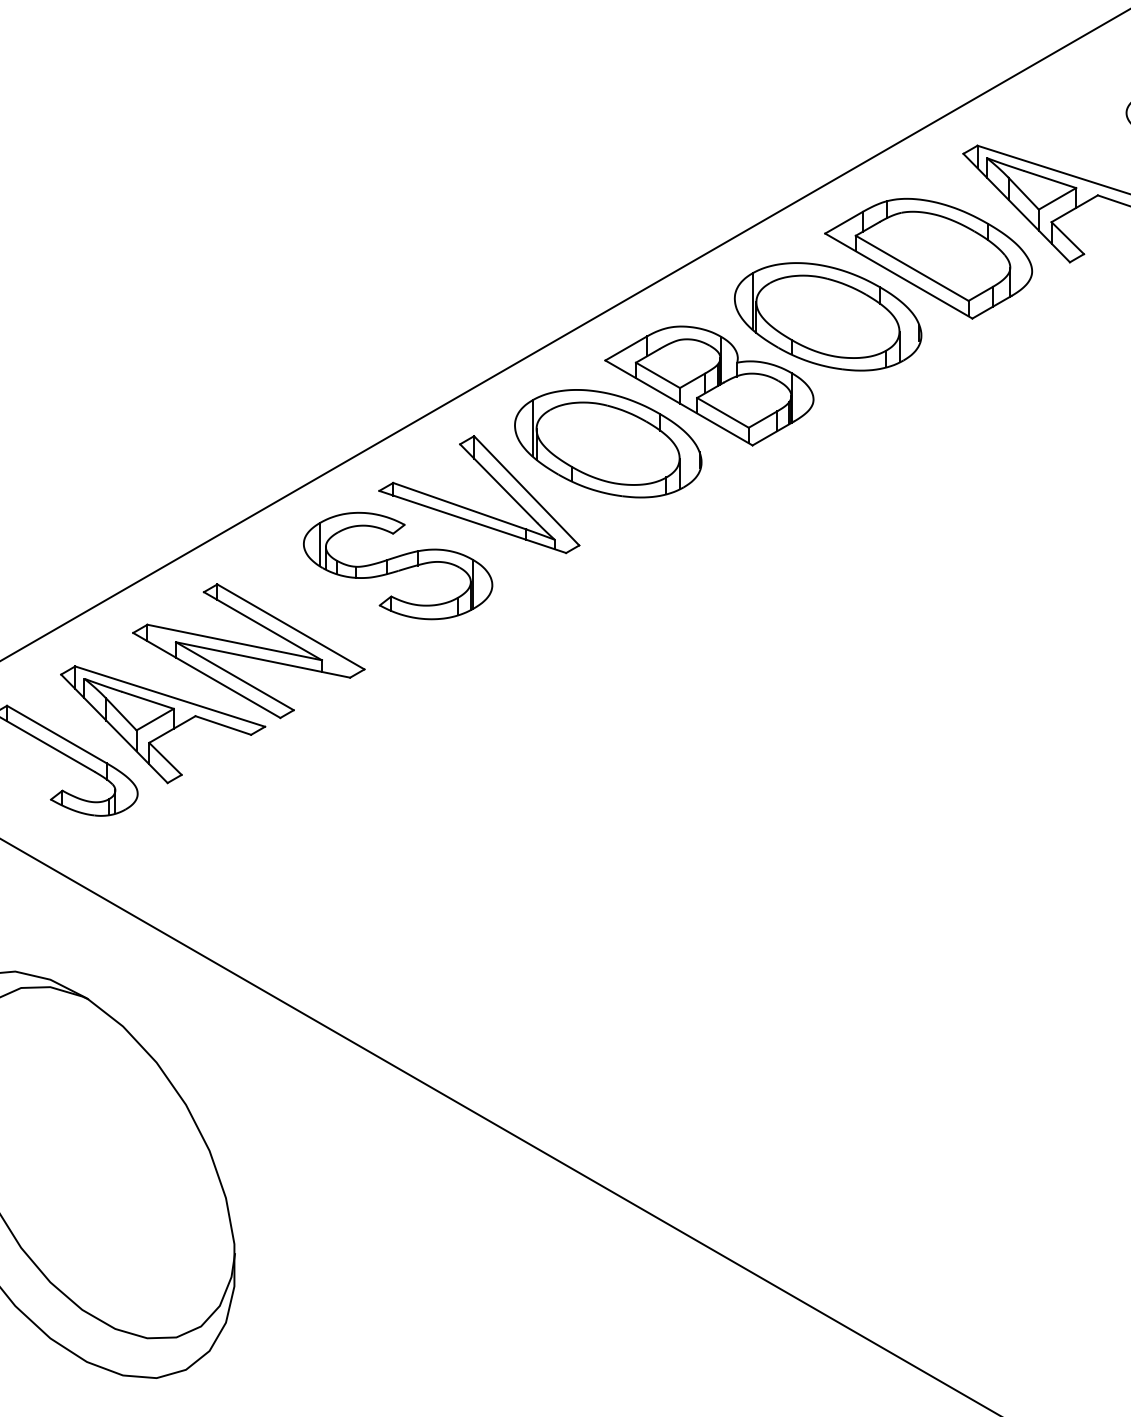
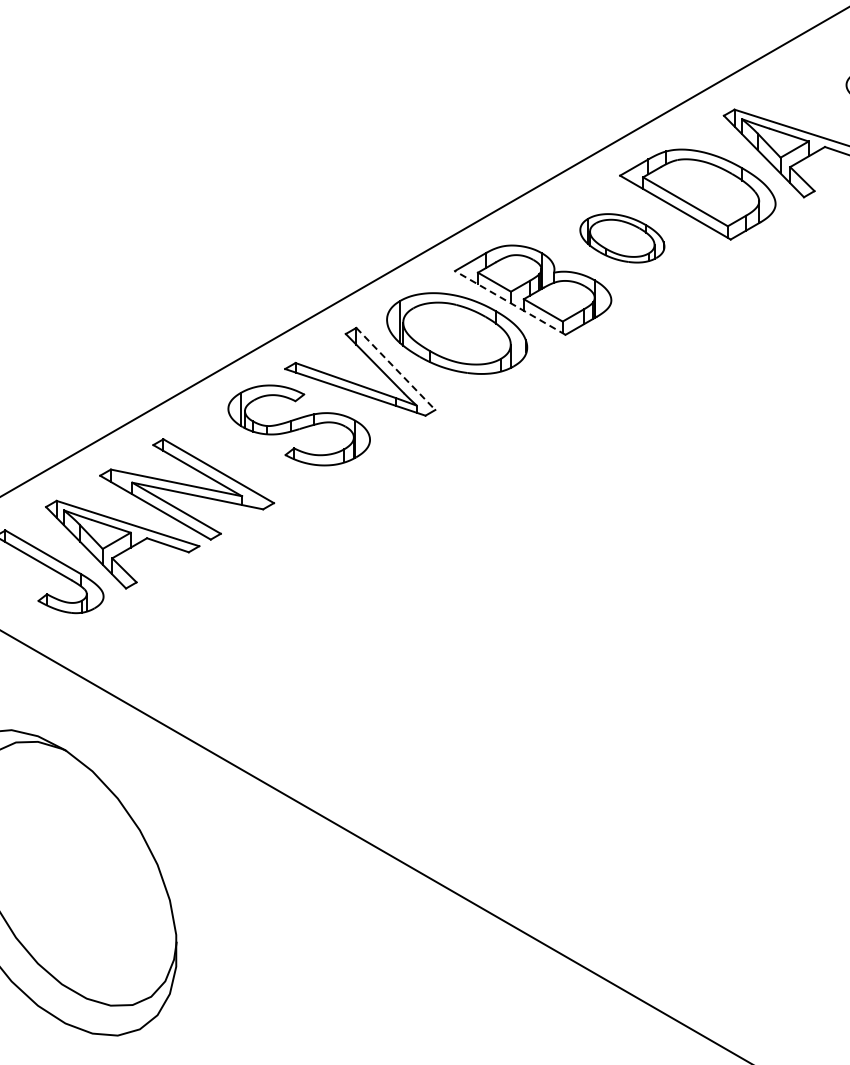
part: (828, 317) -> (622, 238), size x0.6
line: (679, 402) -> (510, 302), solid -> dashed
line: (526, 490) -> (395, 368), solid -> dashed

